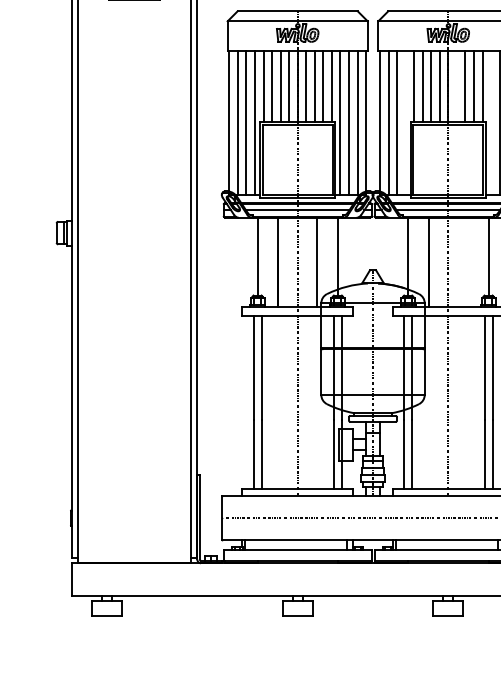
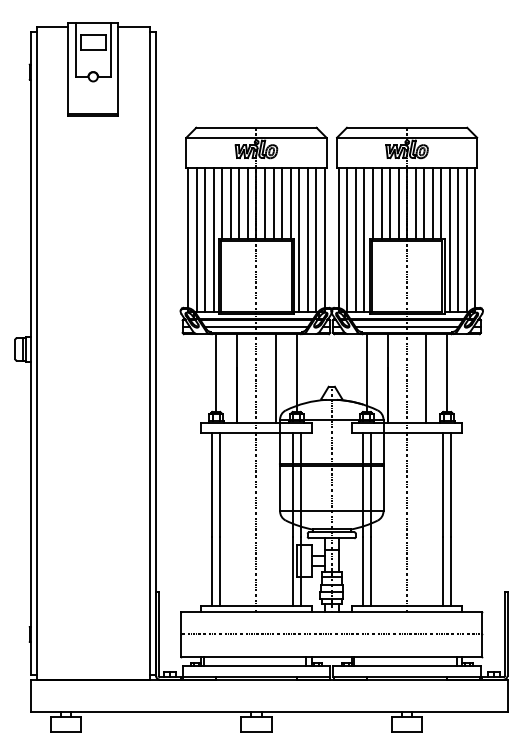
line: (456, 86) -> (415, 202), added
line: (405, 123) -> (364, 239), added
line: (490, 123) -> (449, 239), added
line: (467, 262) -> (426, 378), added

